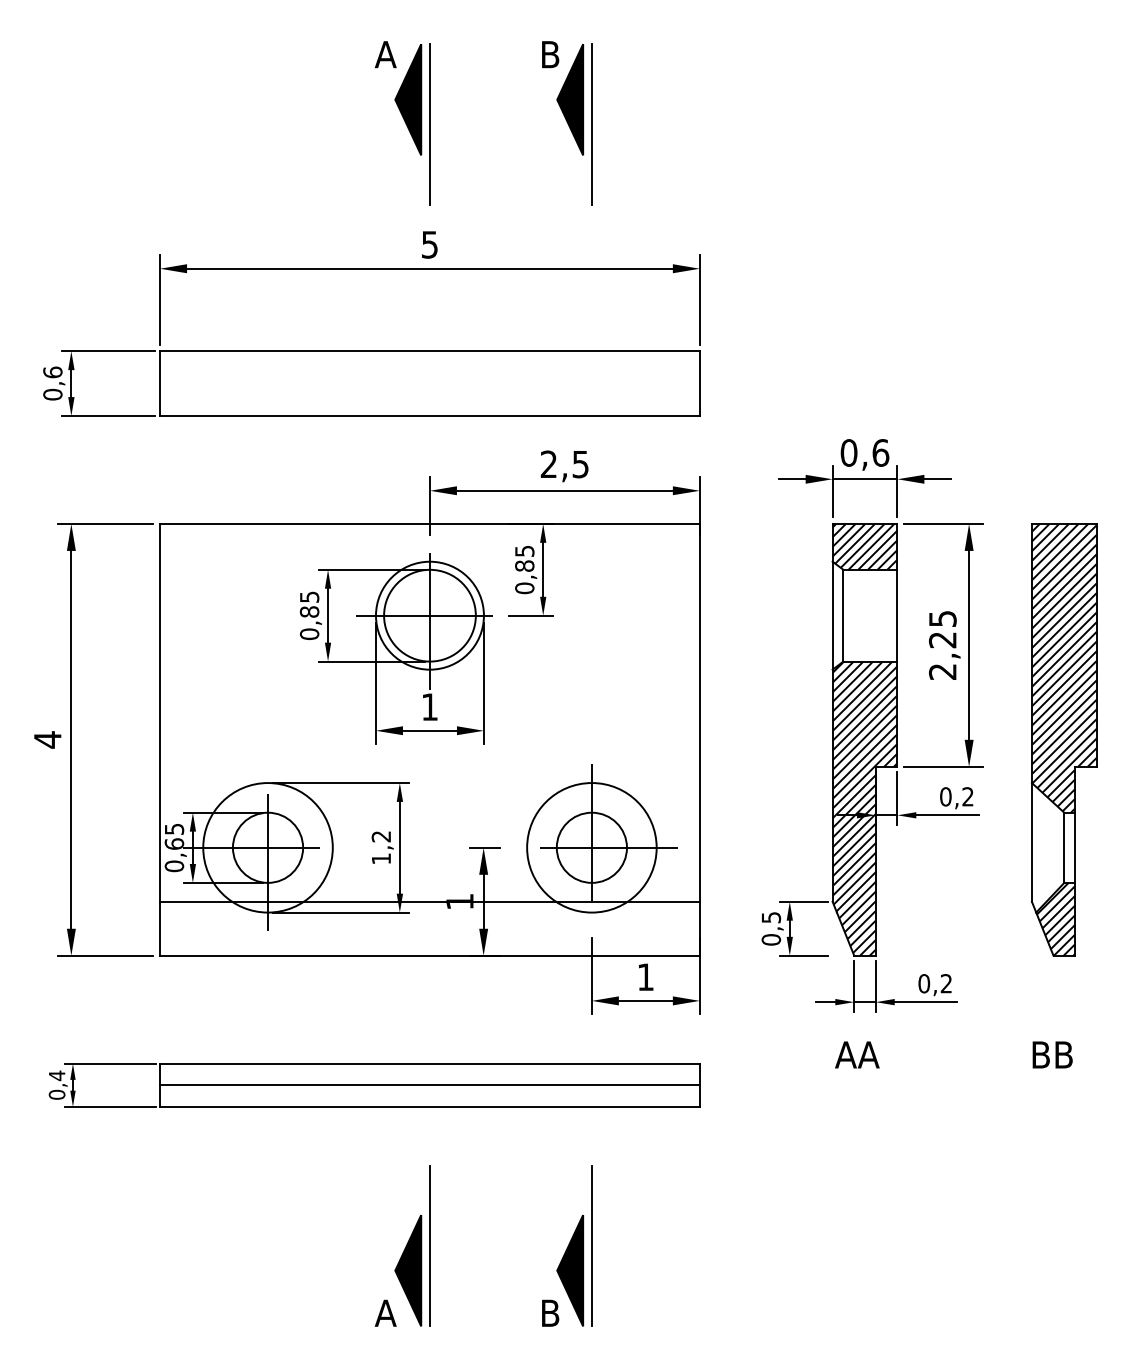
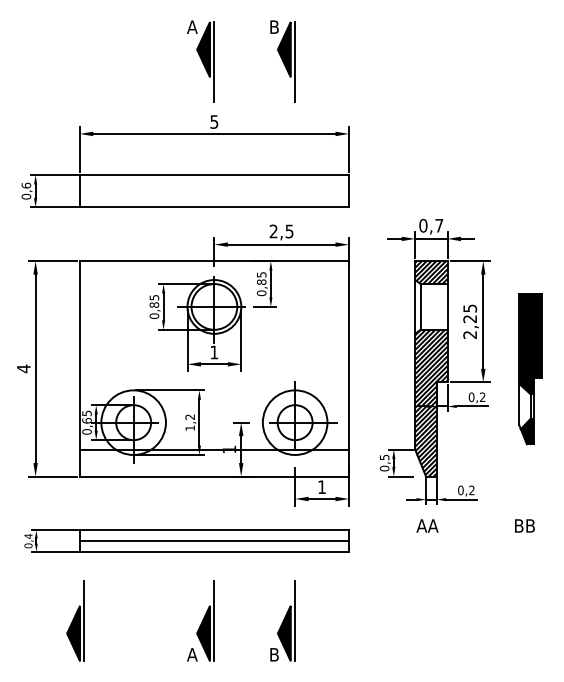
text: (881, 452) -> (439, 225), 0,6 -> 0,7
part: (1063, 739) -> (530, 368), size x0.7
part: (151, 1244) -> (75, 620), added

